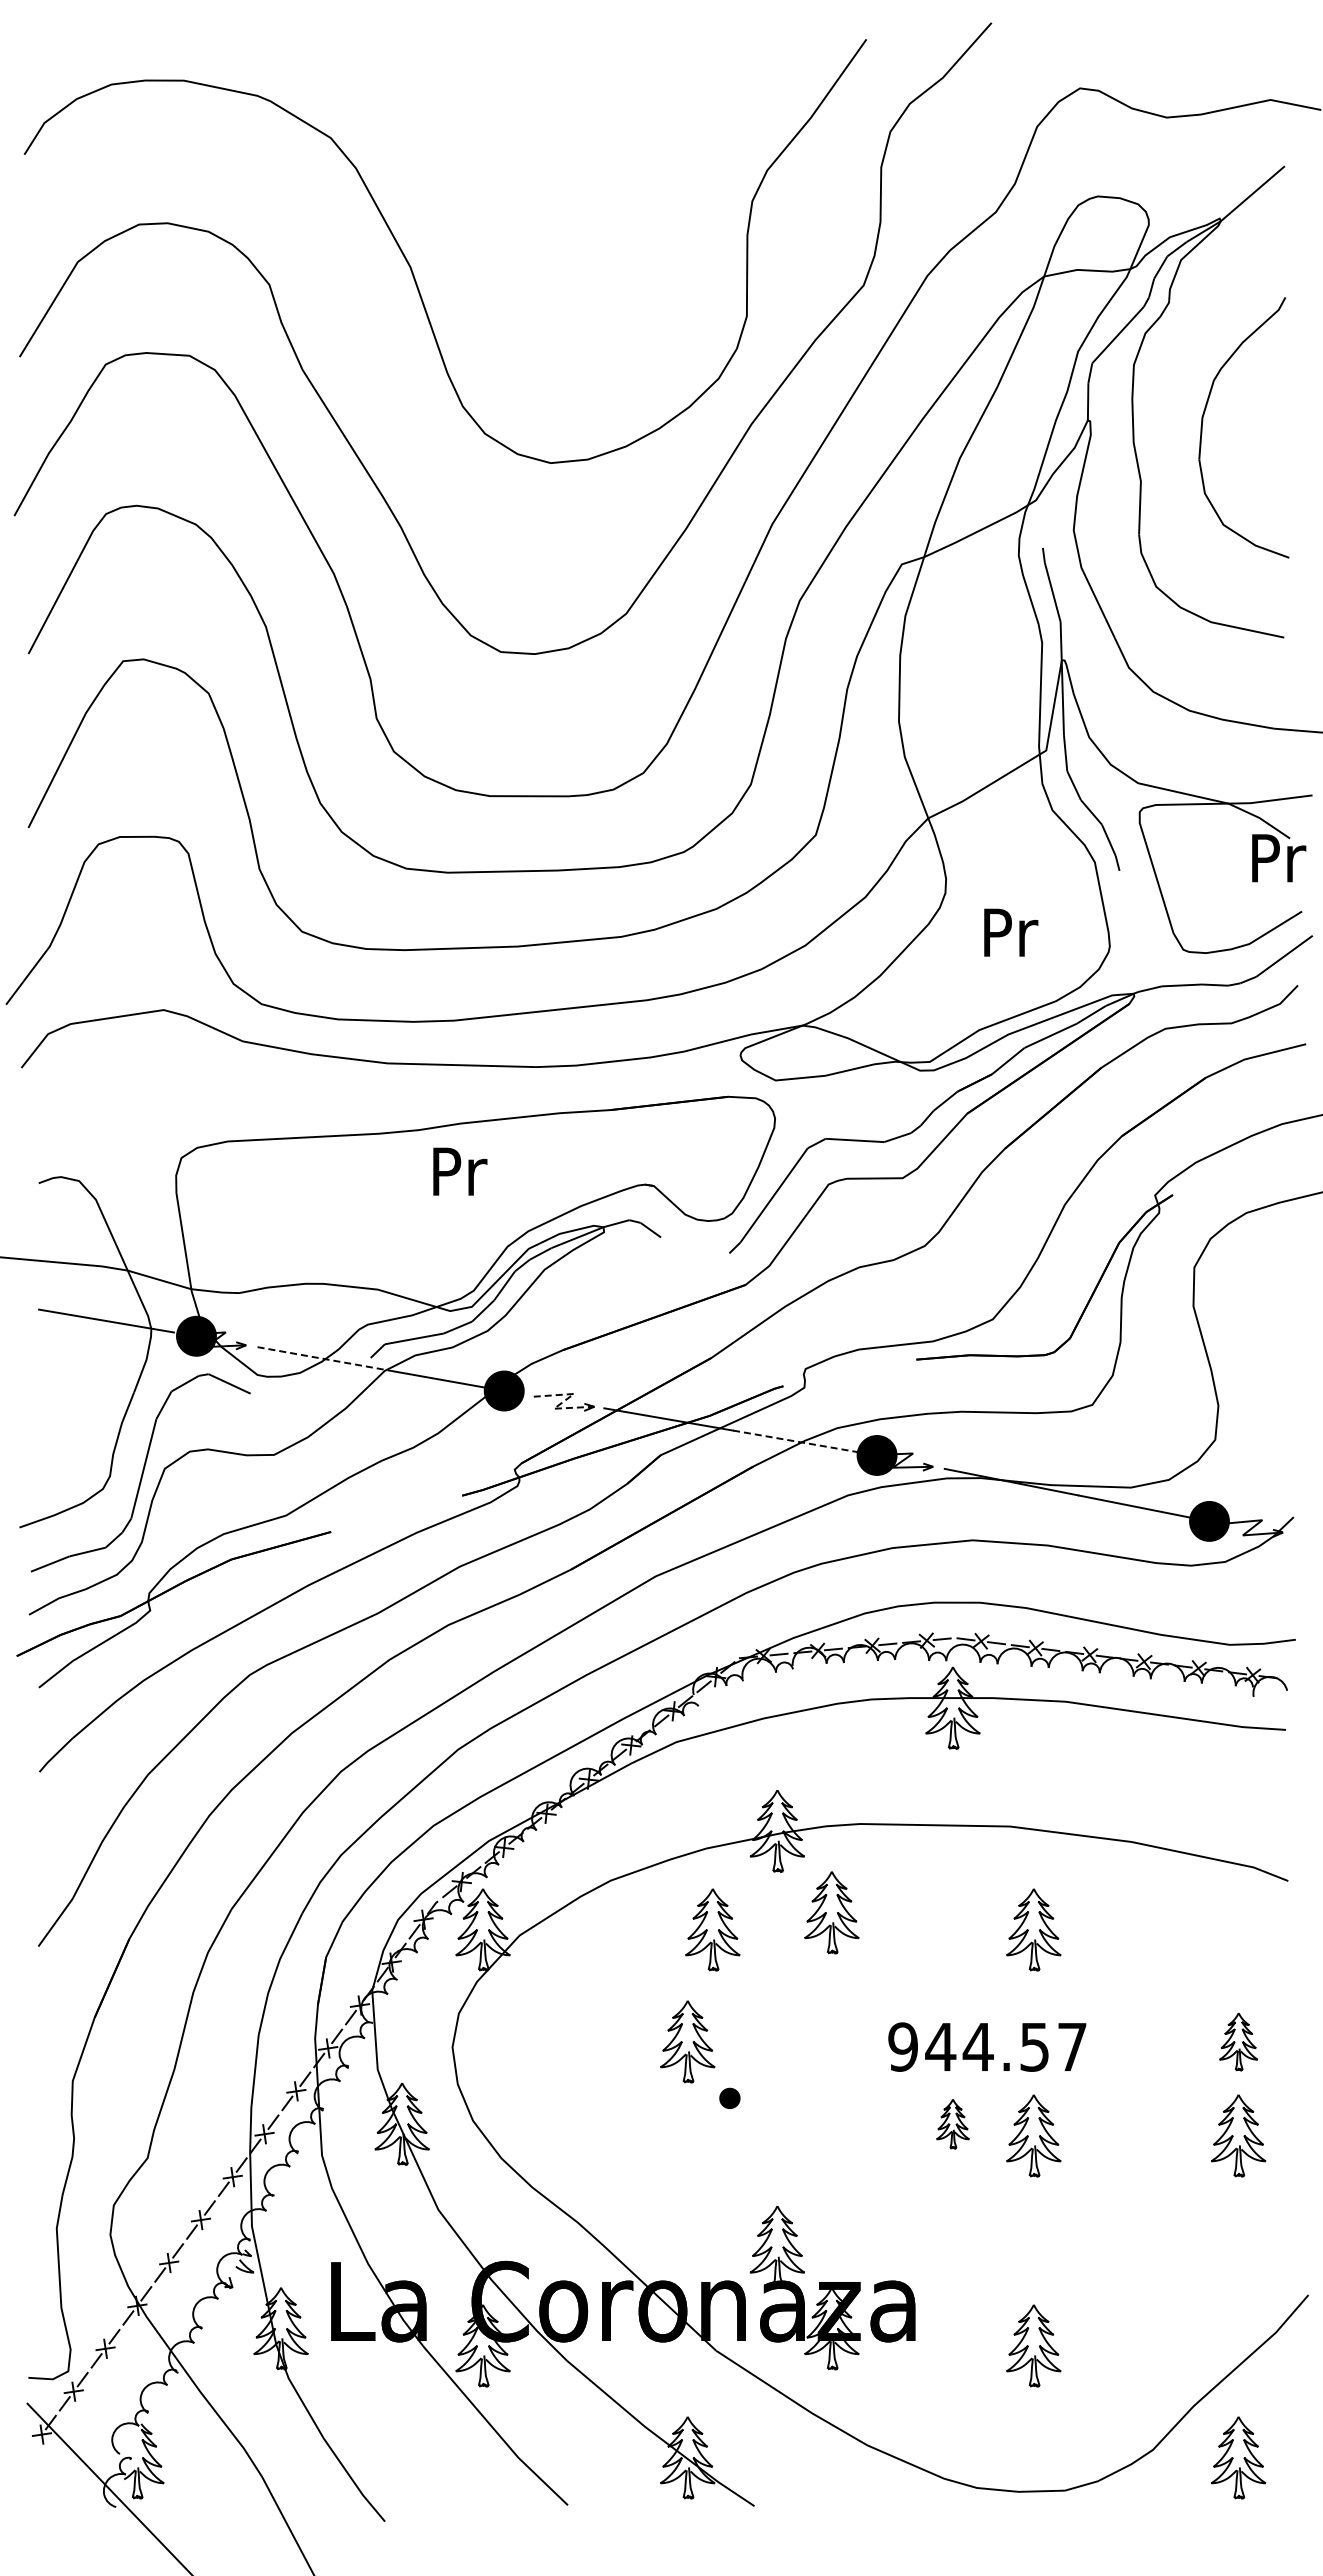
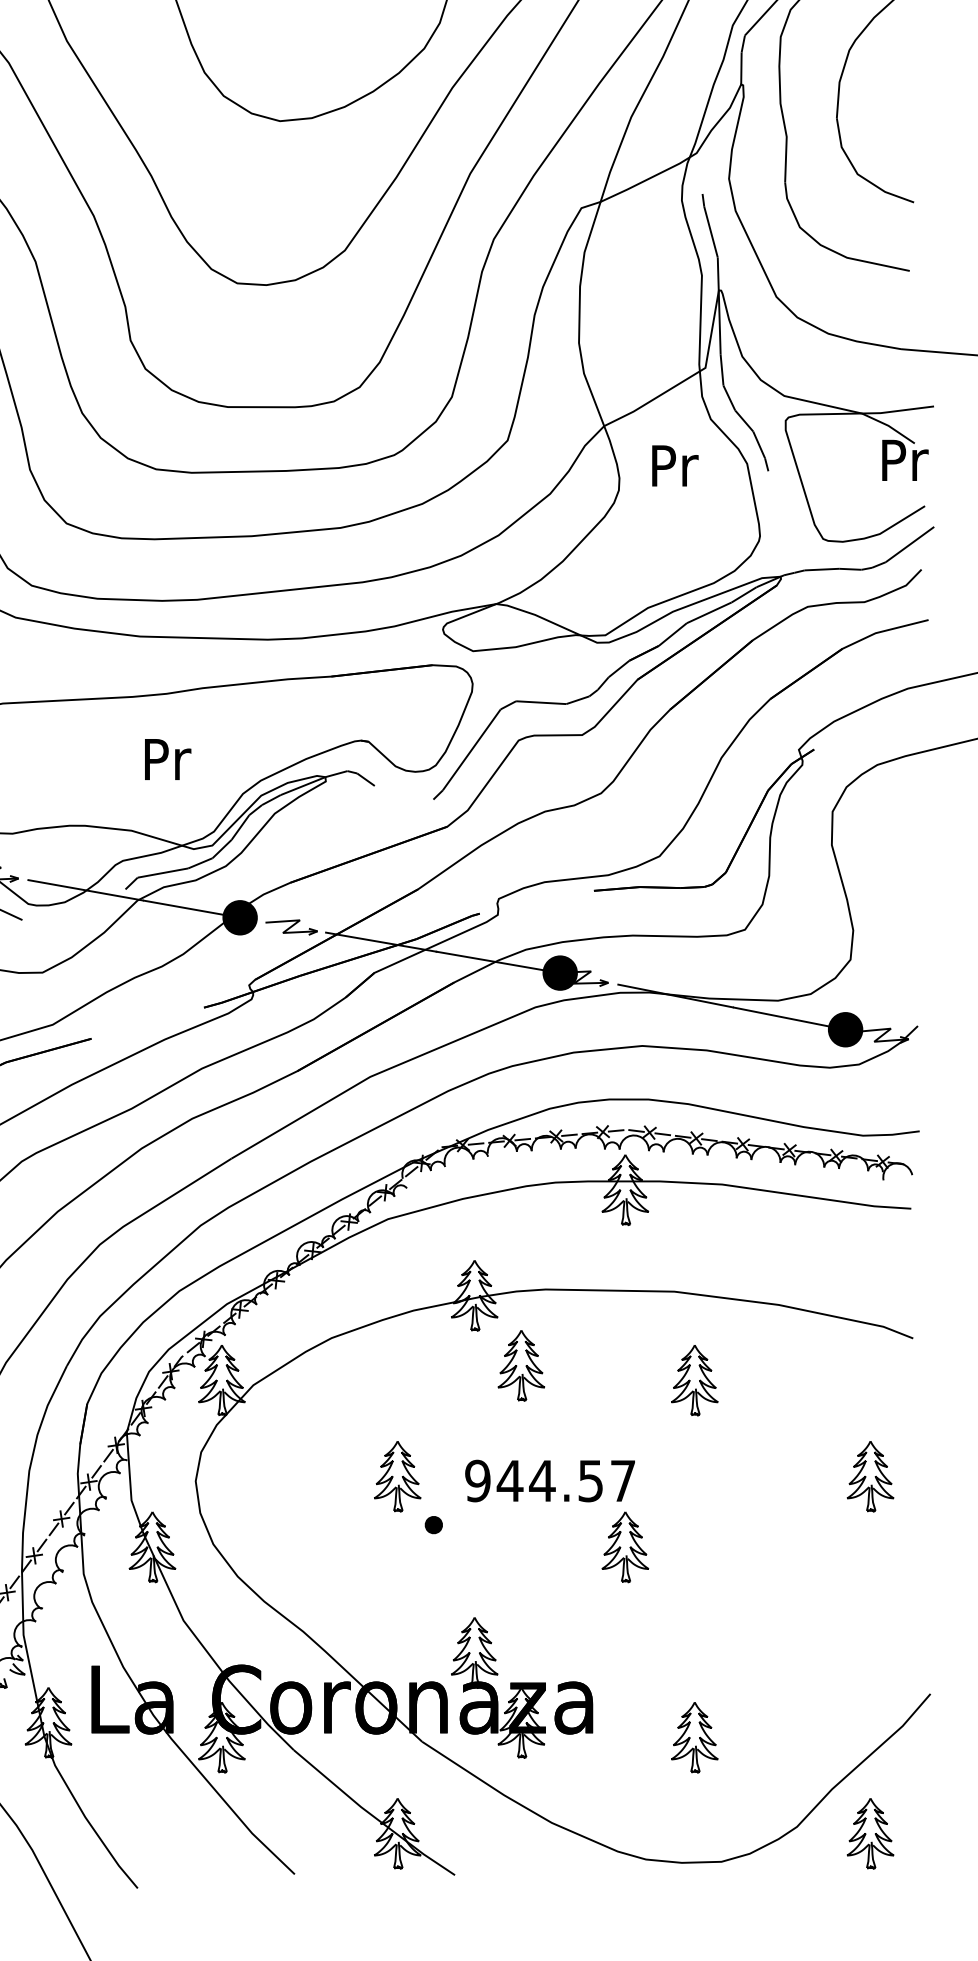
text: (1011, 932) -> (675, 465), moved
text: (460, 1171) -> (168, 759), moved
line: (324, 1359) -> (85, 890), dashed -> solid
line: (563, 1401) -> (291, 926), dashed -> solid
line: (797, 1441) -> (491, 961), dashed -> solid
part: (712, 1929) -> (418, 1380), removed
part: (1238, 2041) -> (870, 1476), size x1.43
text: (987, 2046) -> (550, 1480), moved
part: (952, 2123) -> (624, 1546), size x1.67
part: (1033, 2135) -> (694, 1556), removed
part: (1238, 2135) -> (870, 1556), removed

